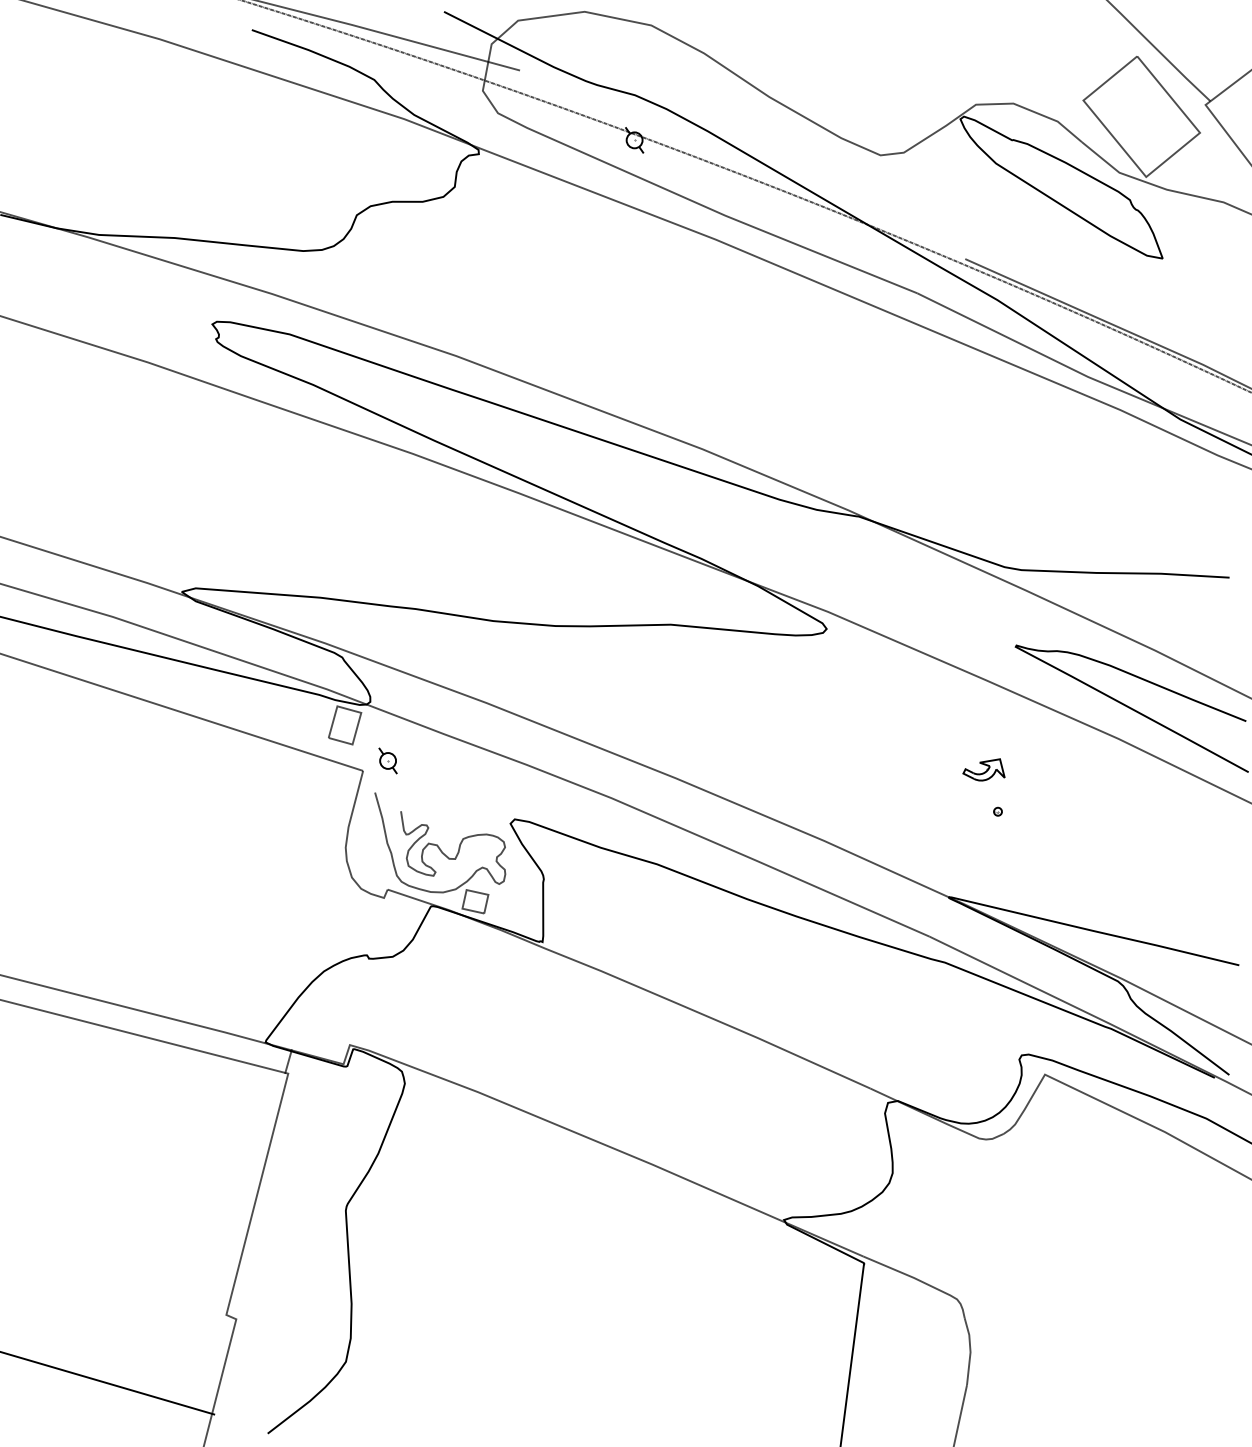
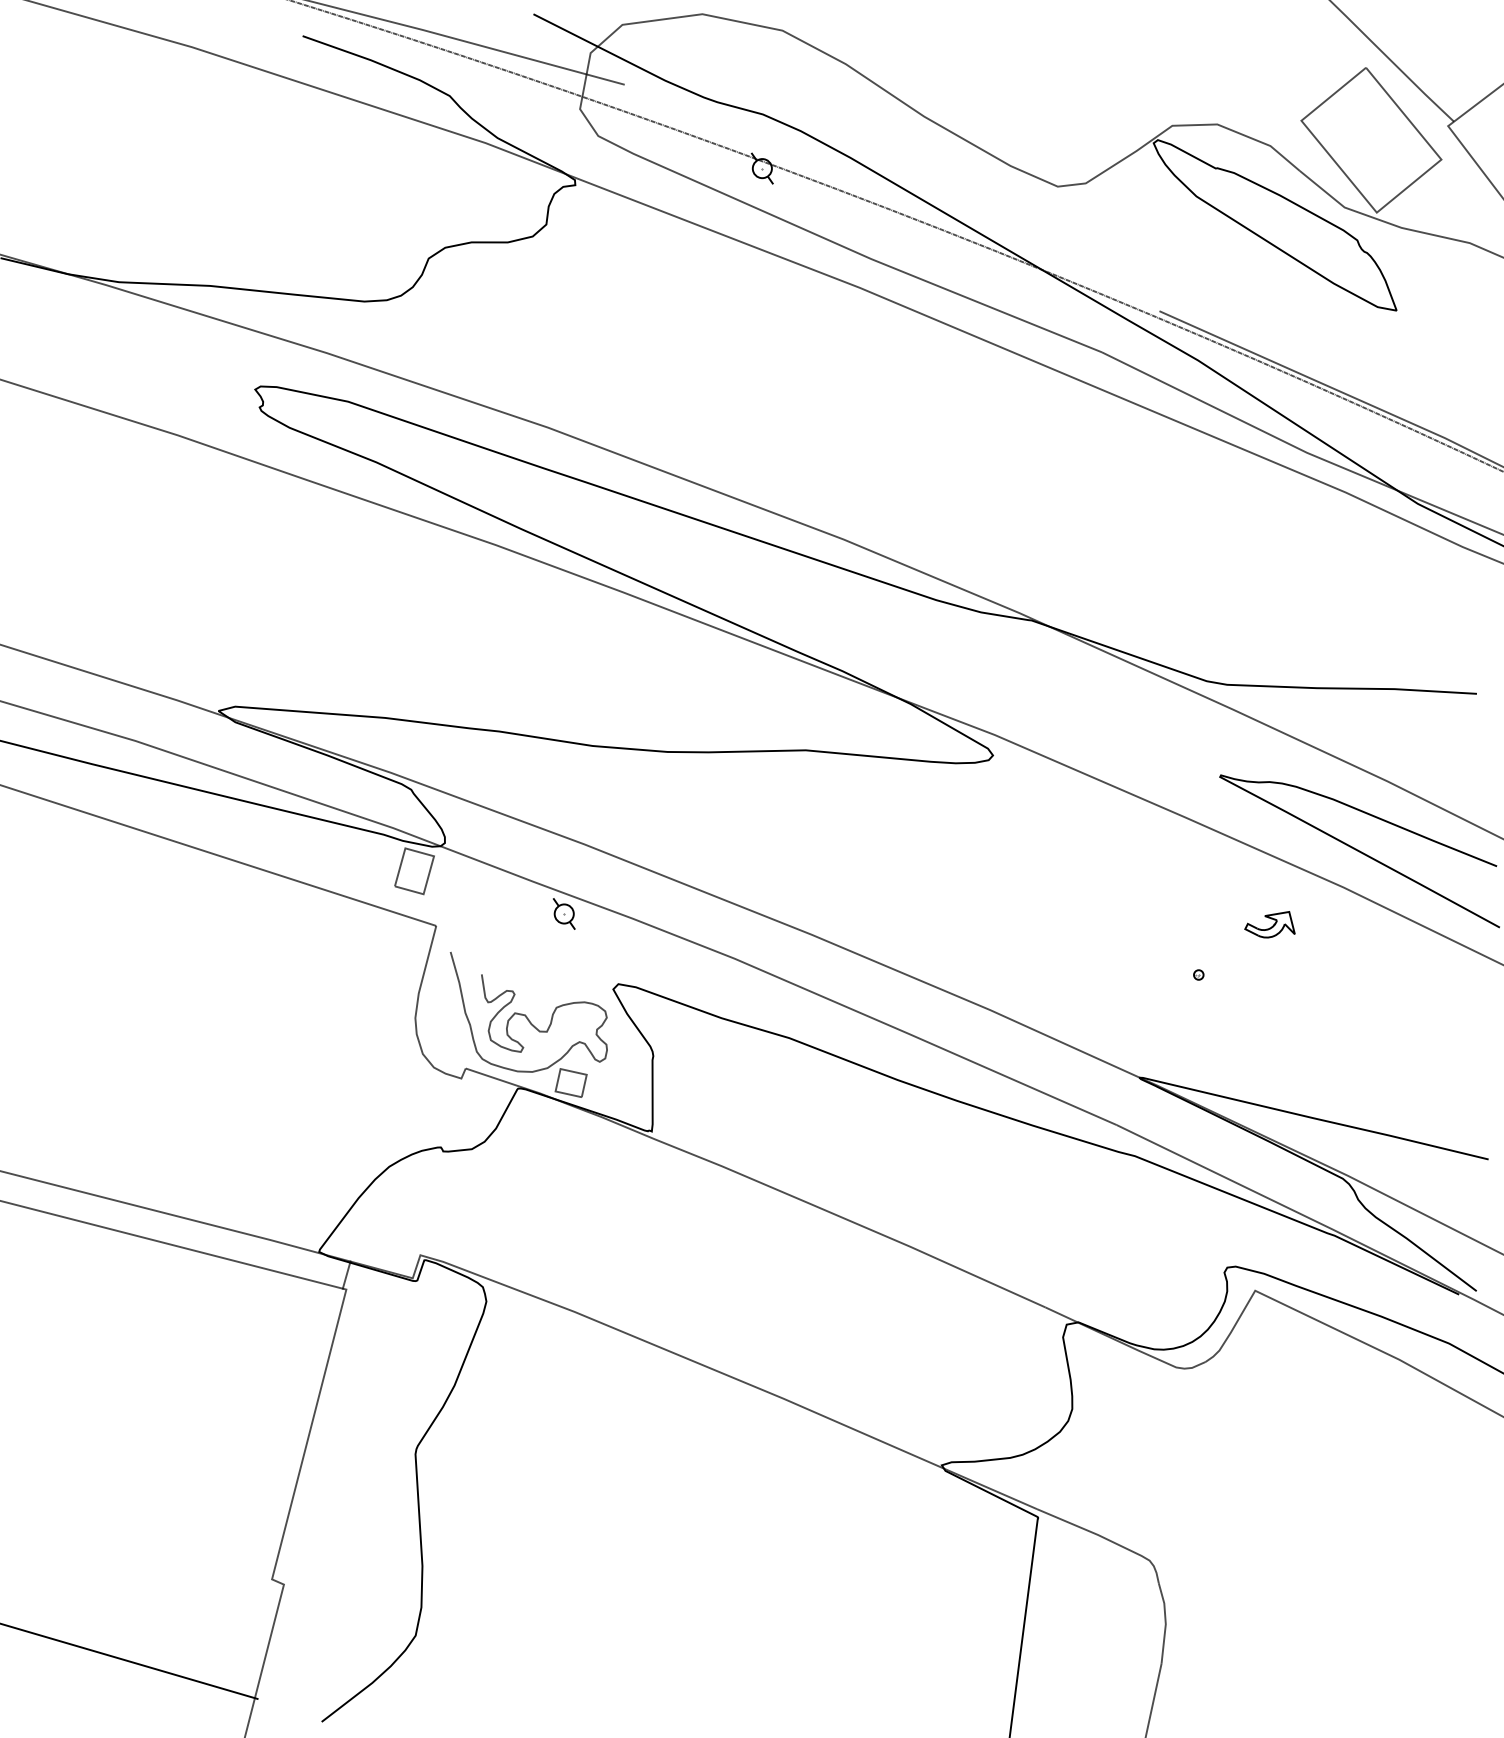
part: (387, 760) -> (563, 913), moved
part: (983, 769) -> (1269, 924), moved

